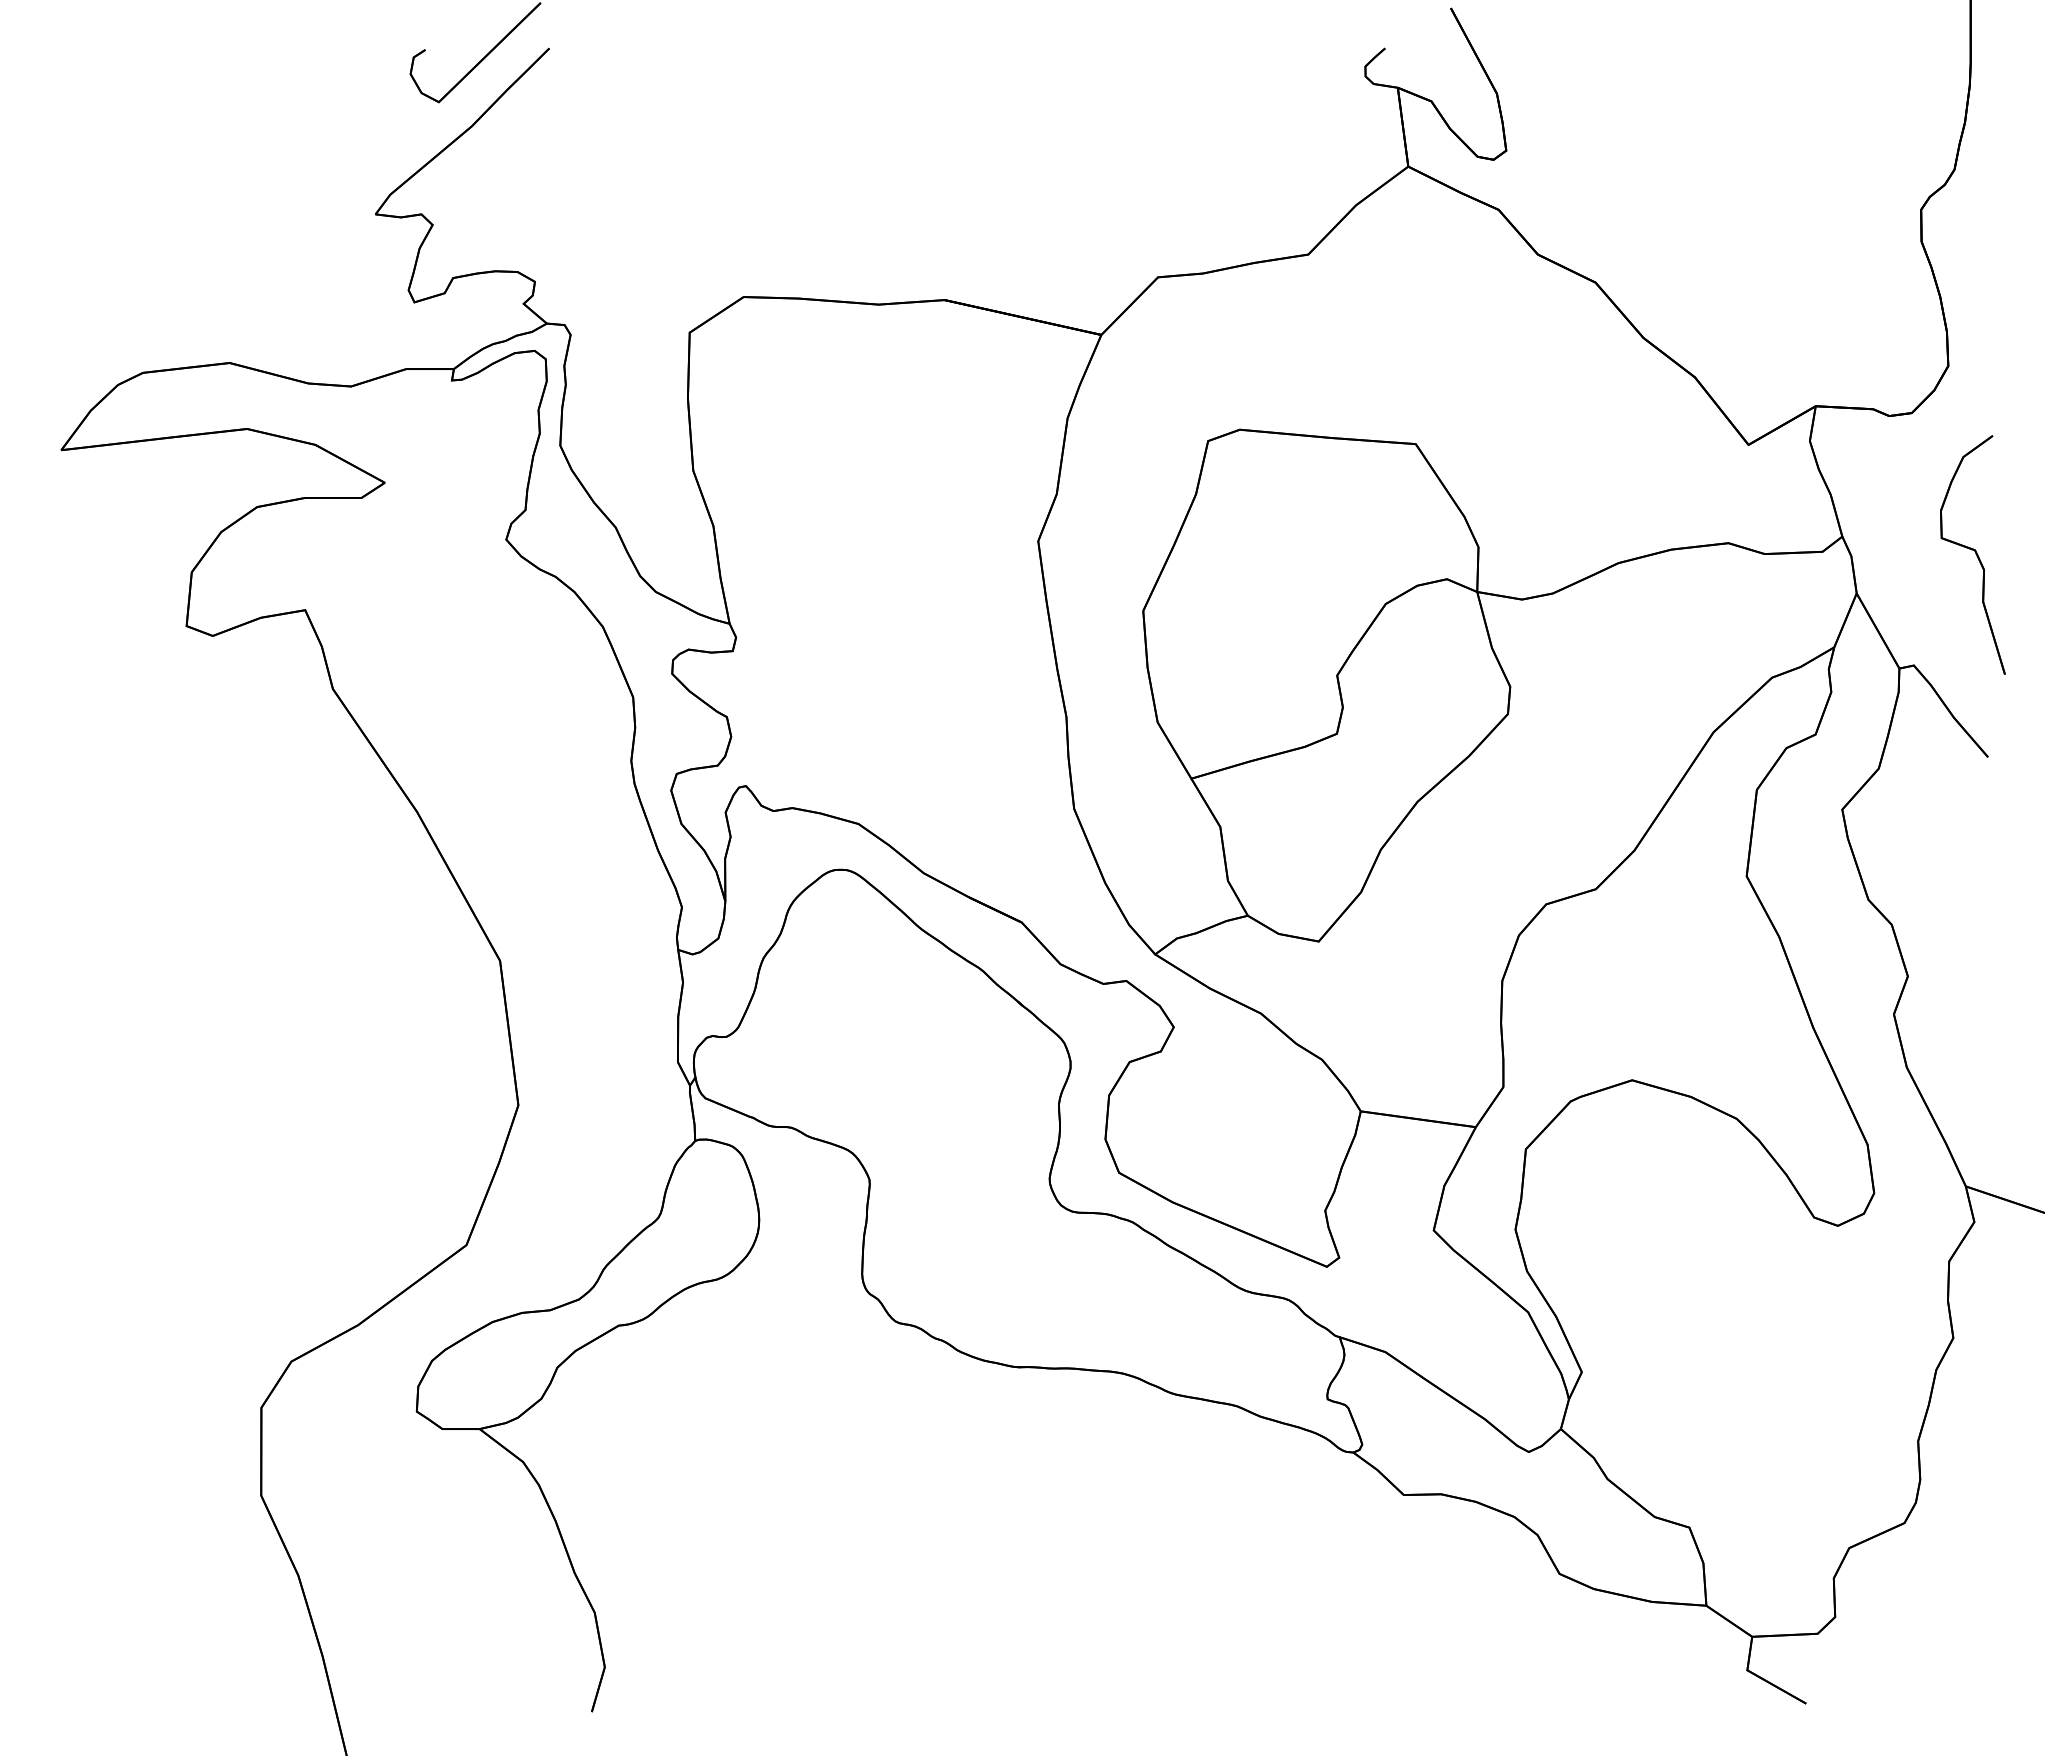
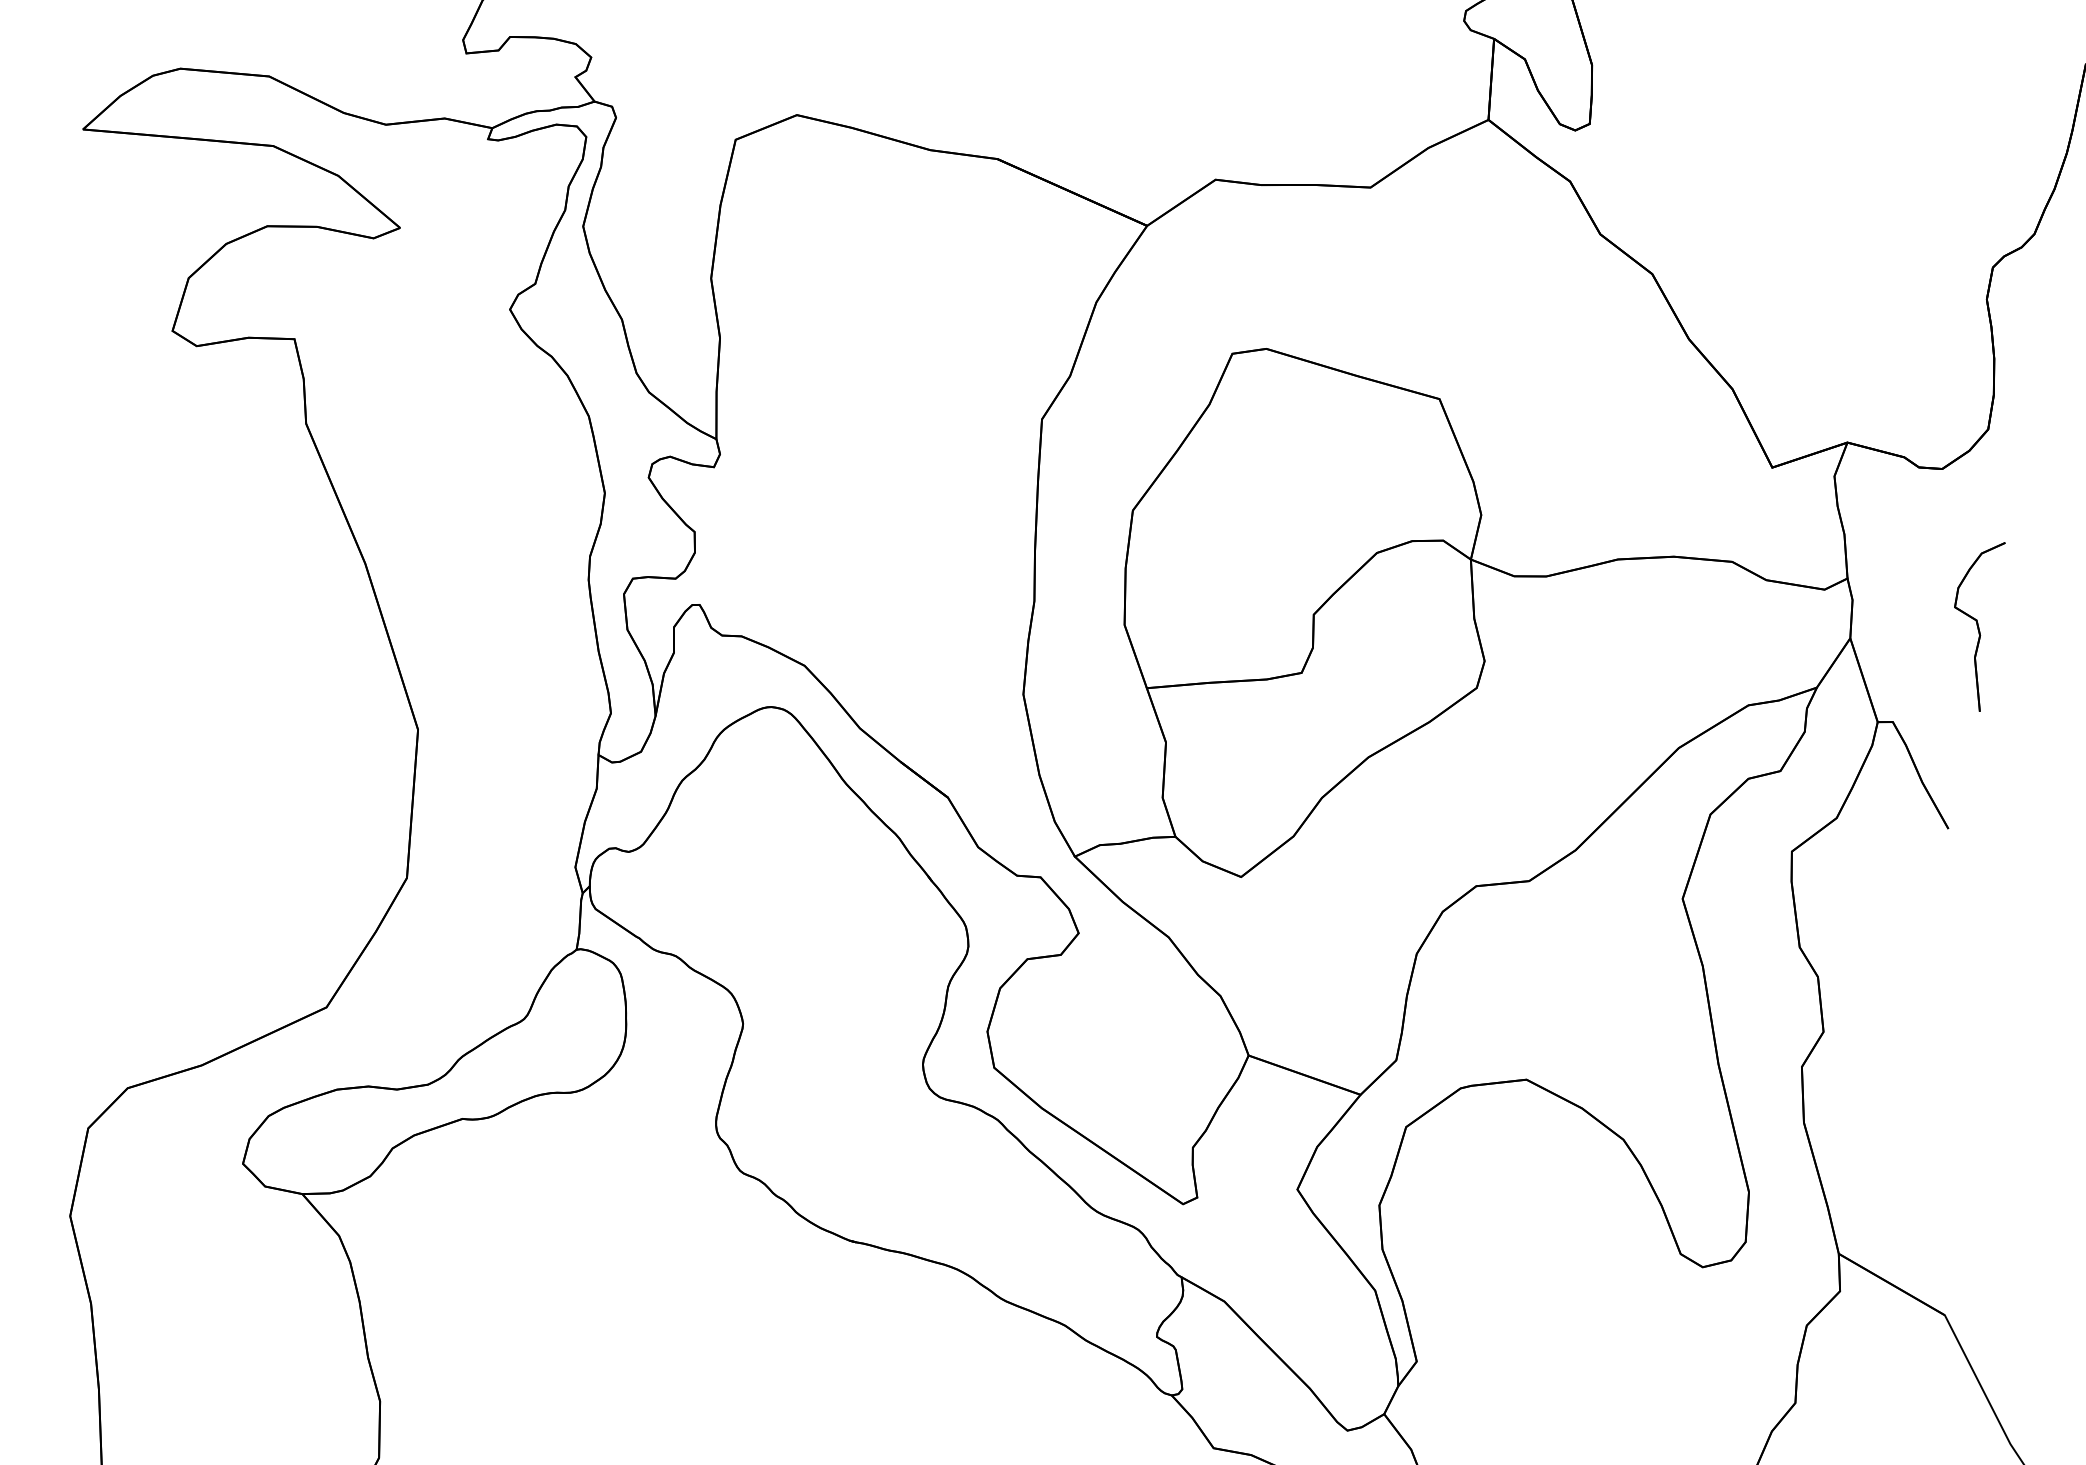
part: (1972, 554) -> (1974, 622), size x0.7

